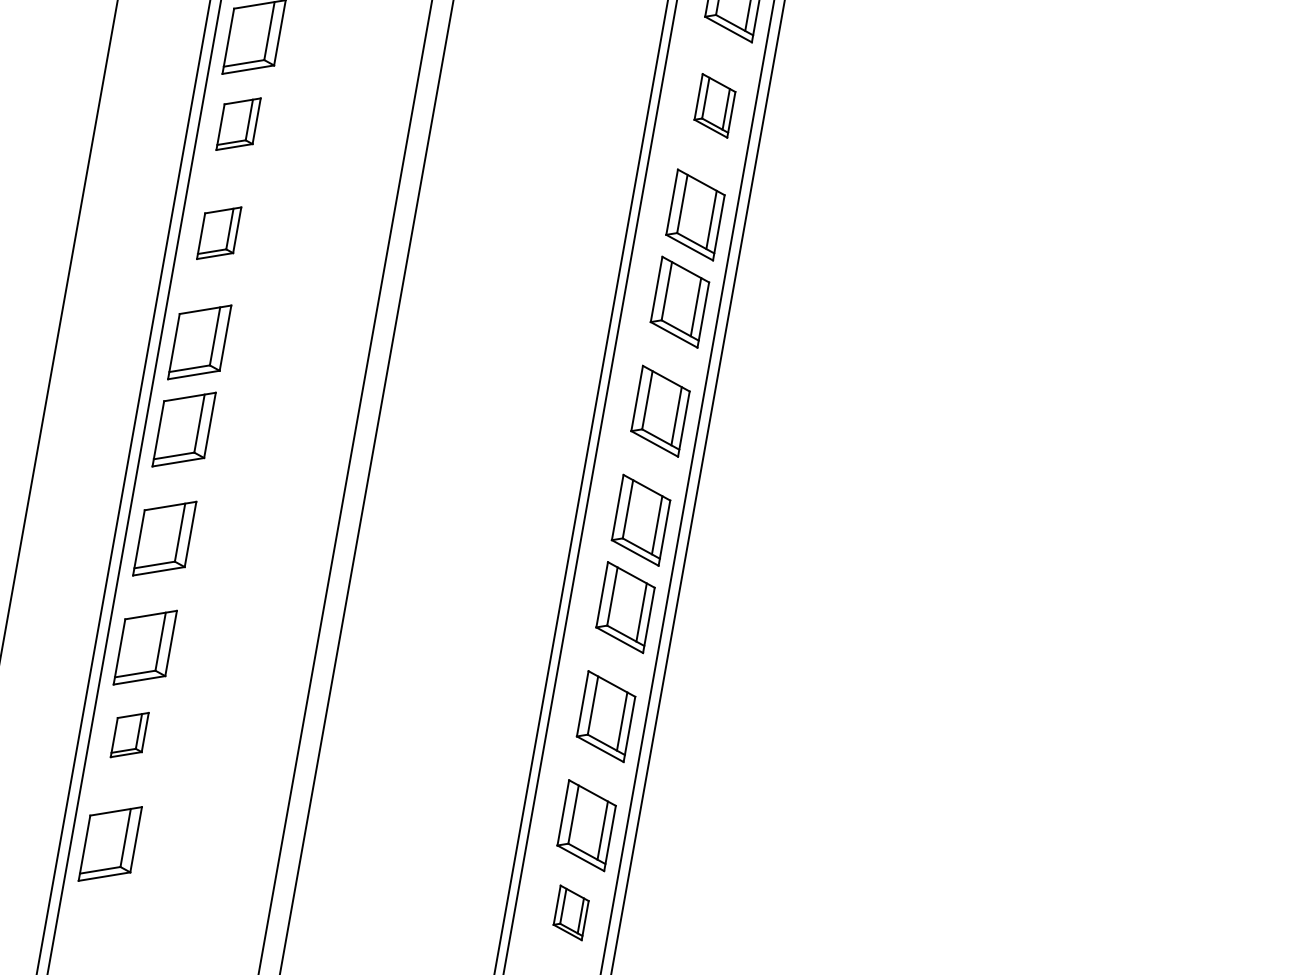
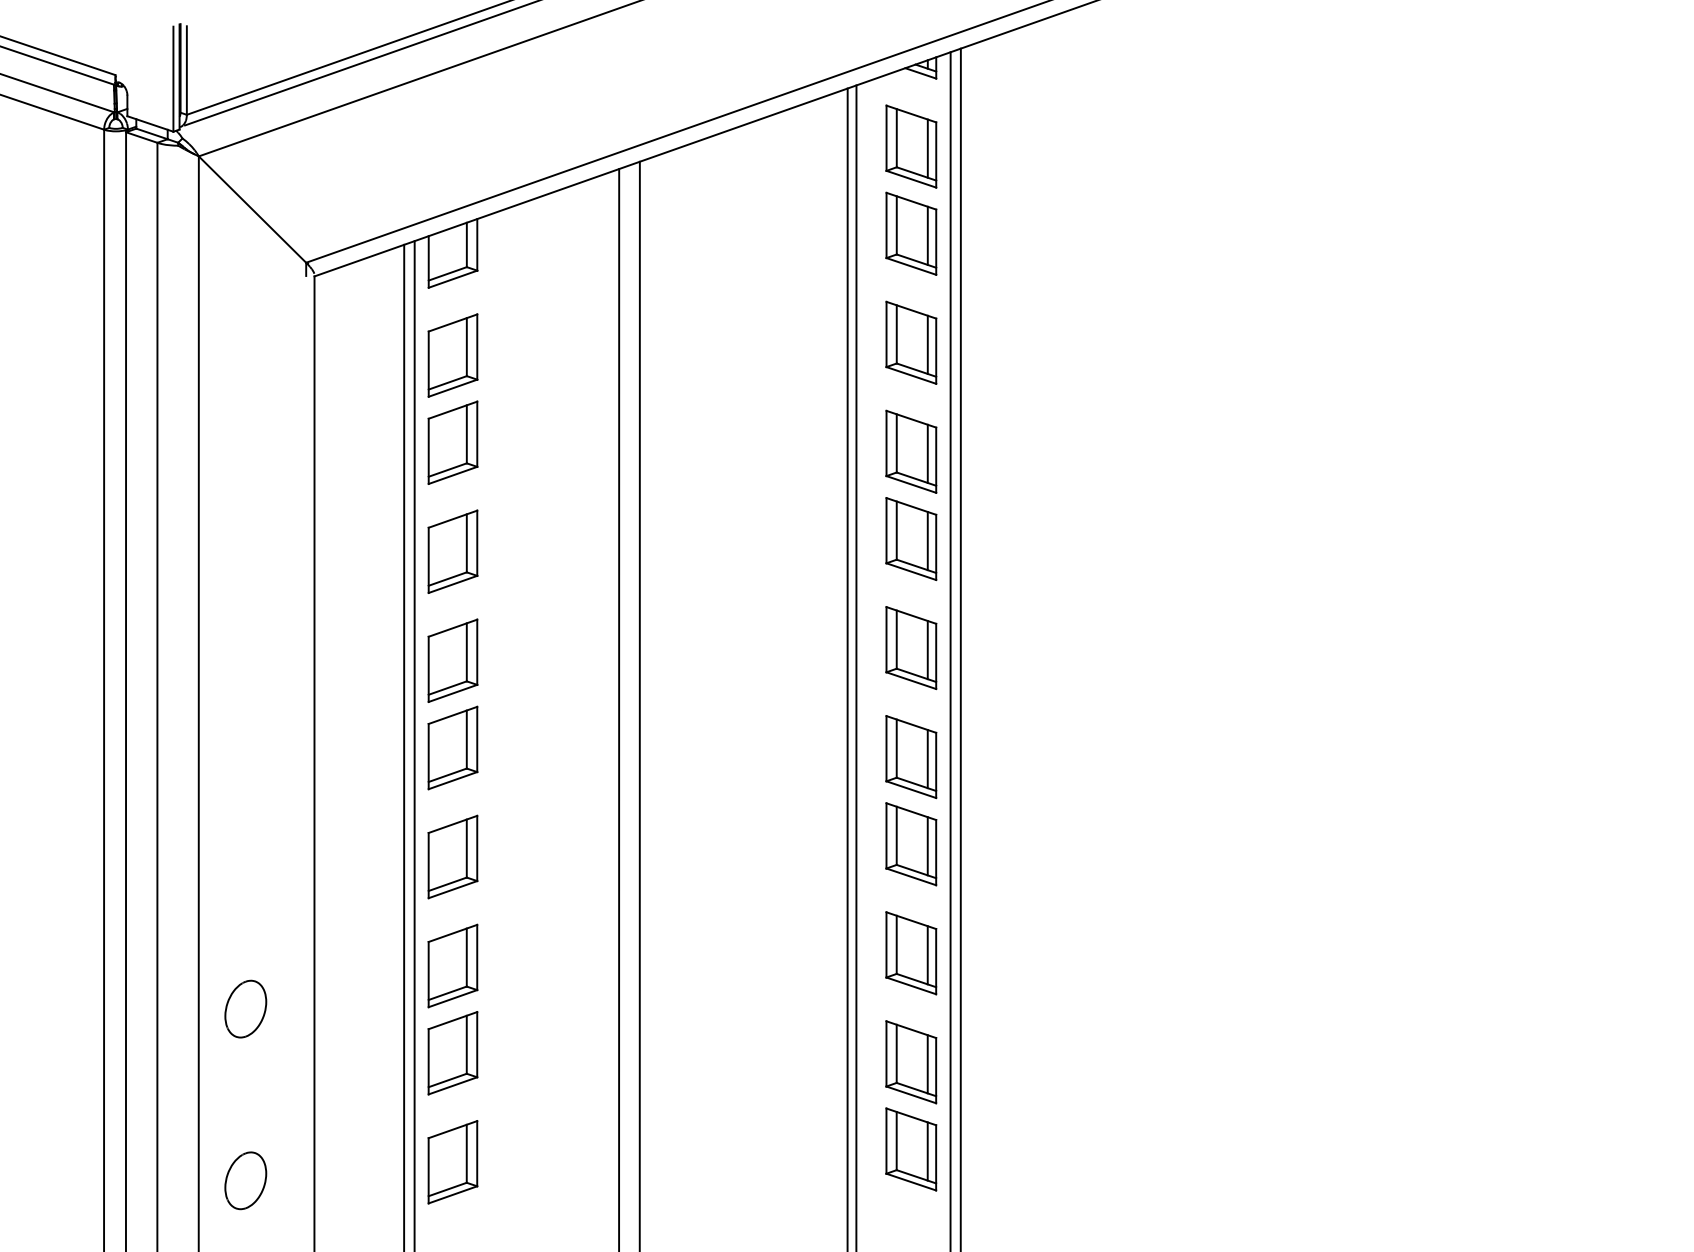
part: (715, 105) -> (911, 342), size x1.43
part: (238, 123) -> (452, 442), size x1.43
part: (218, 232) -> (452, 551), size x1.43
part: (129, 735) -> (452, 1053), size x1.67
part: (571, 912) -> (911, 1149), size x1.67

